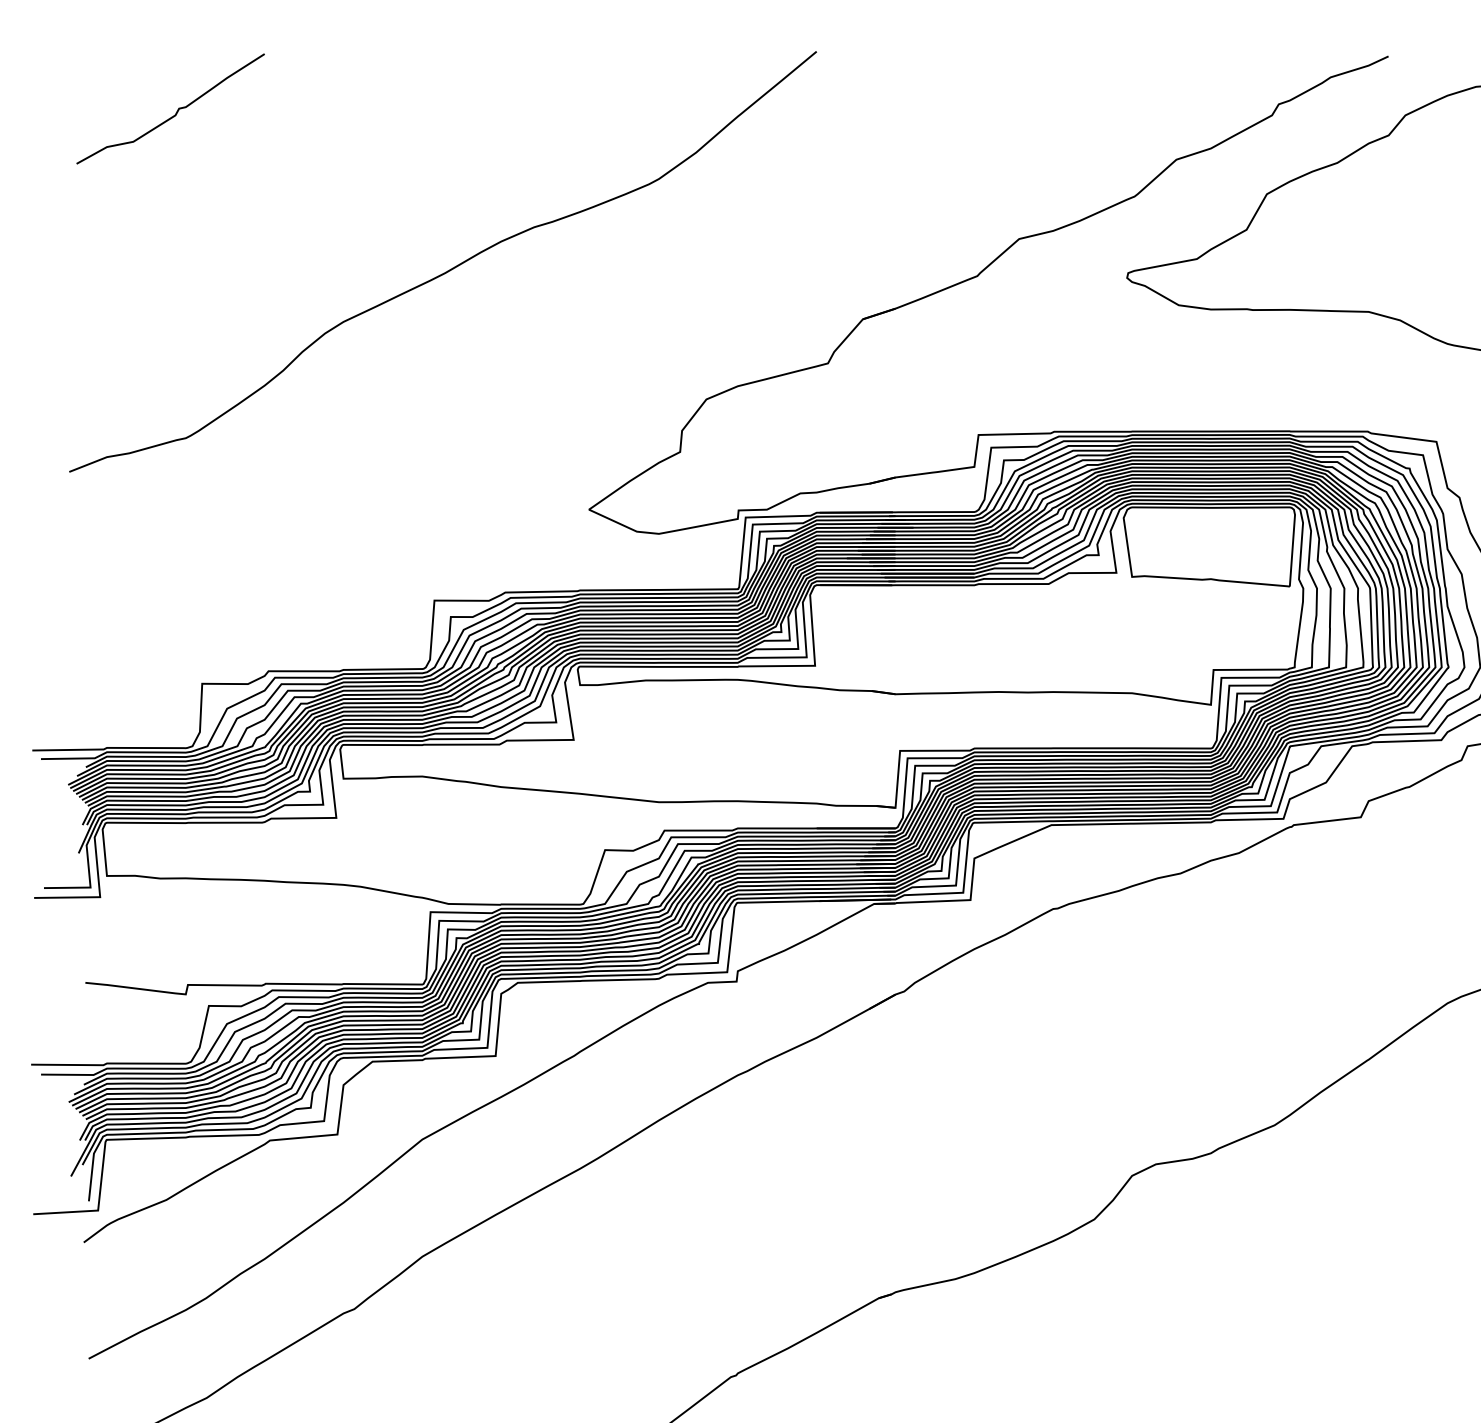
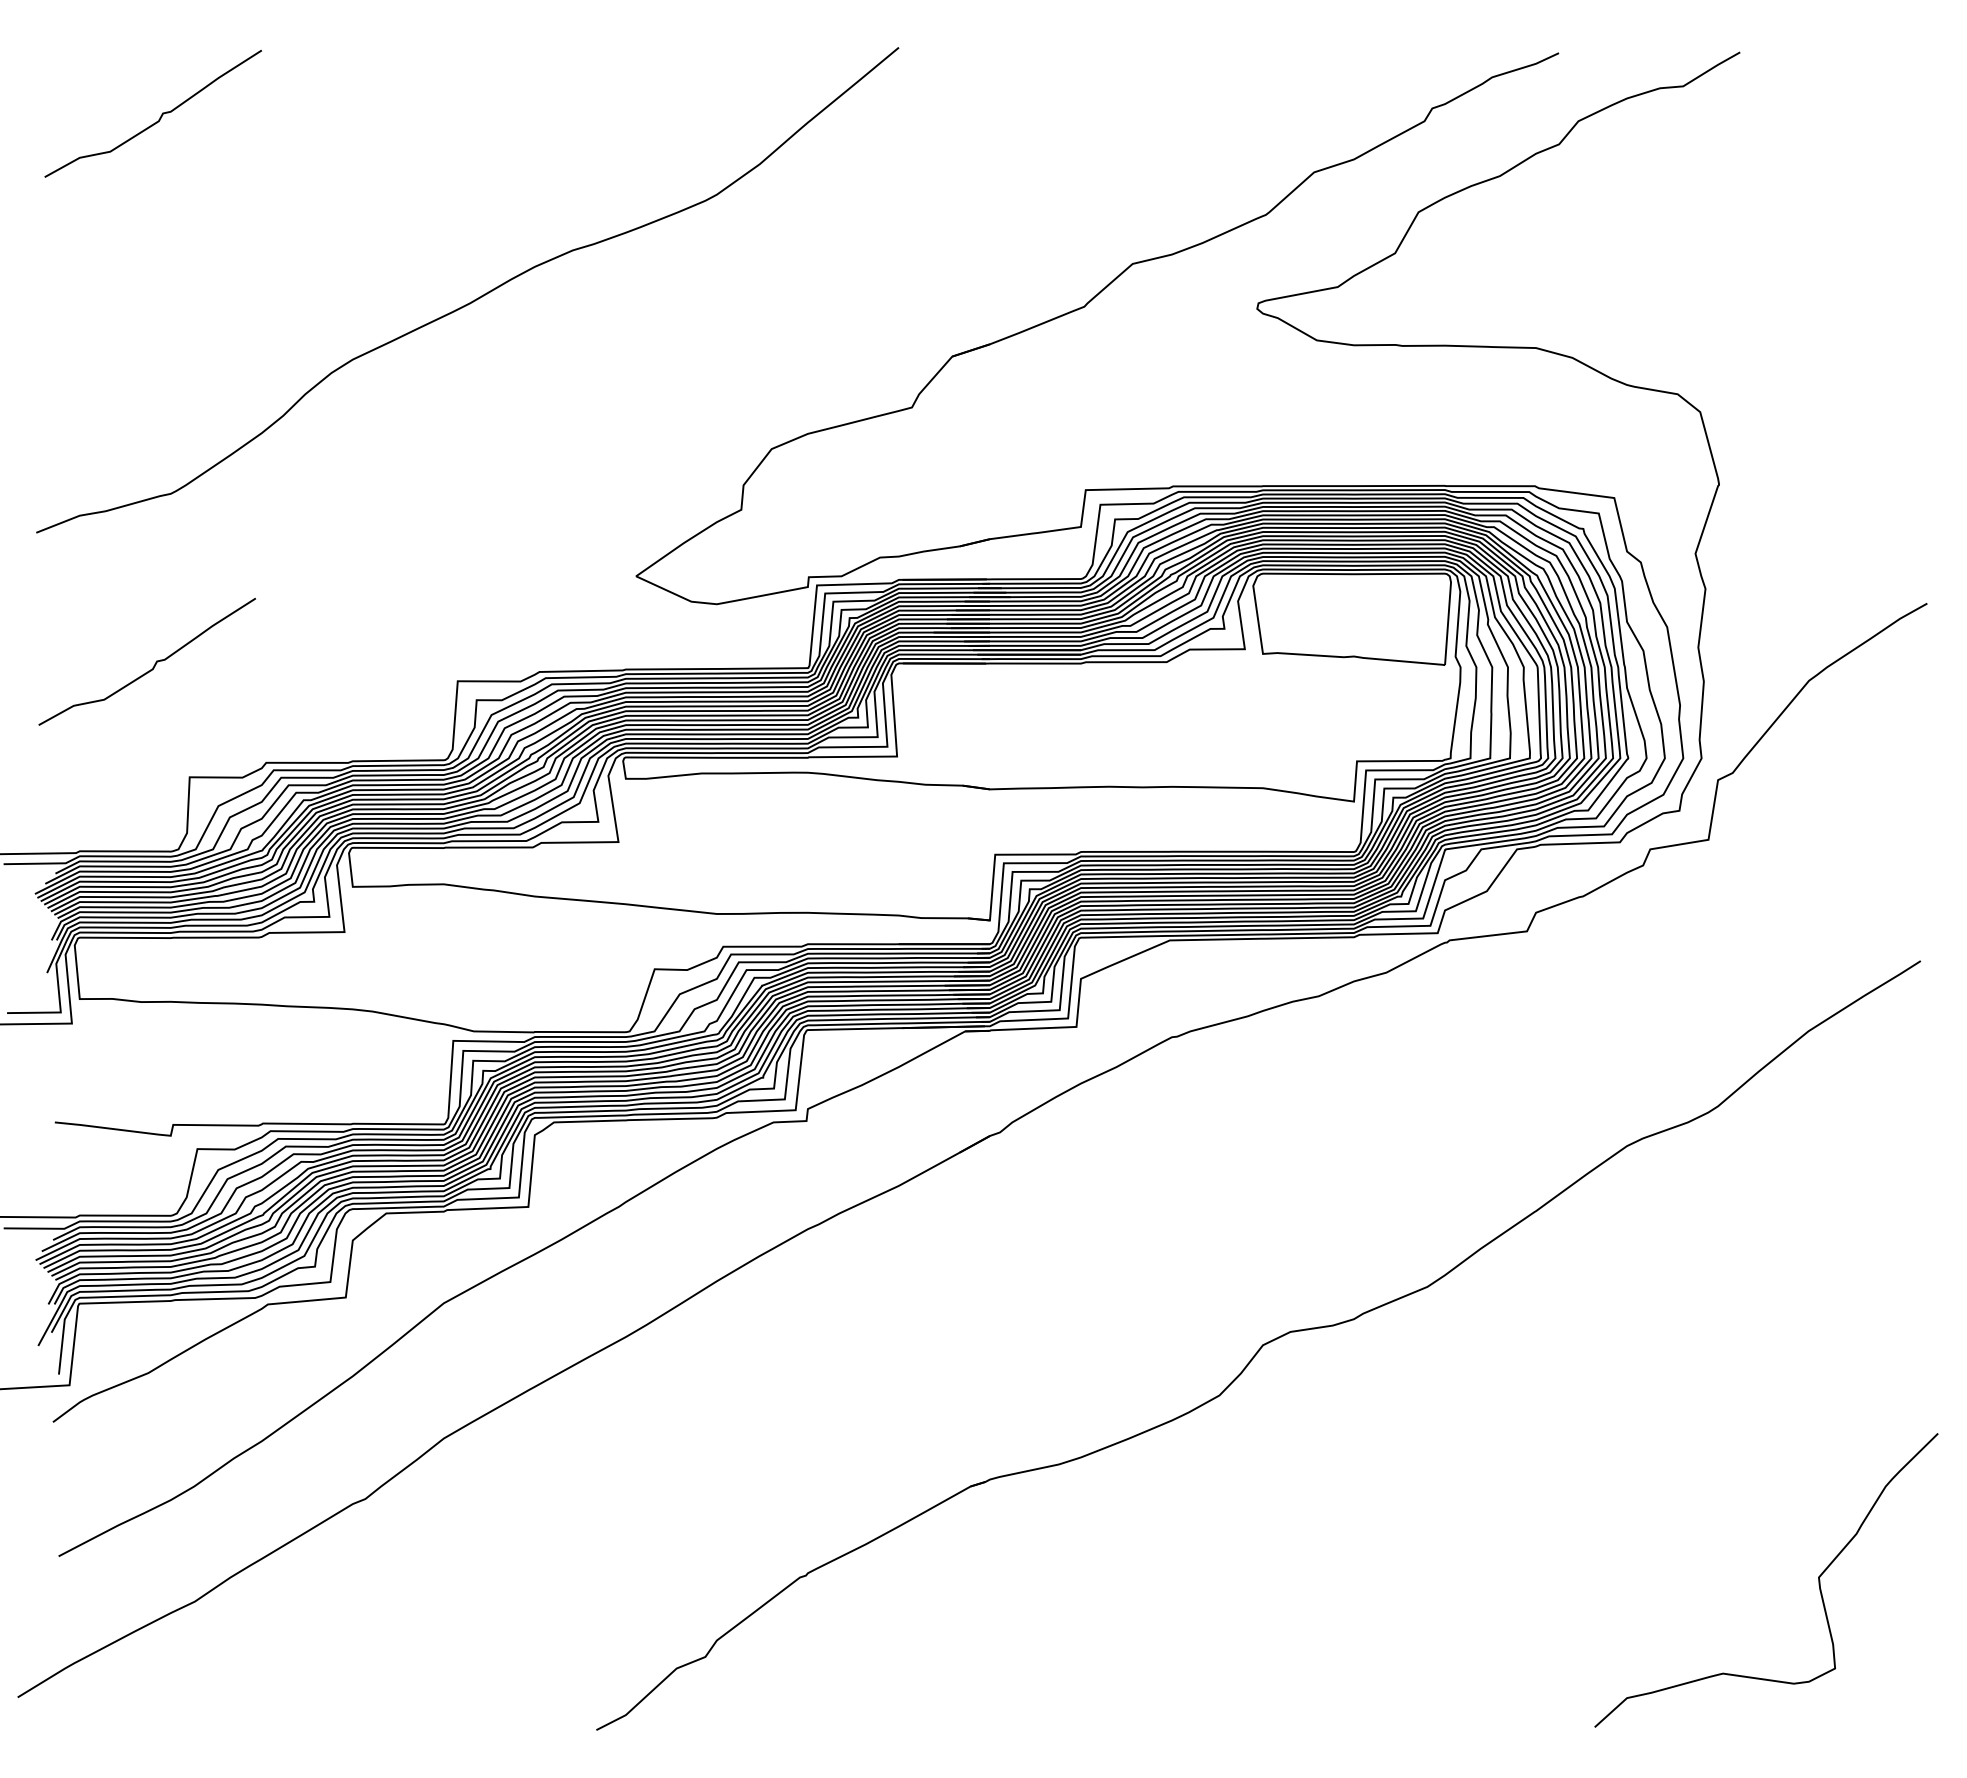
curve: (170, 586) -> (153, 665), added

